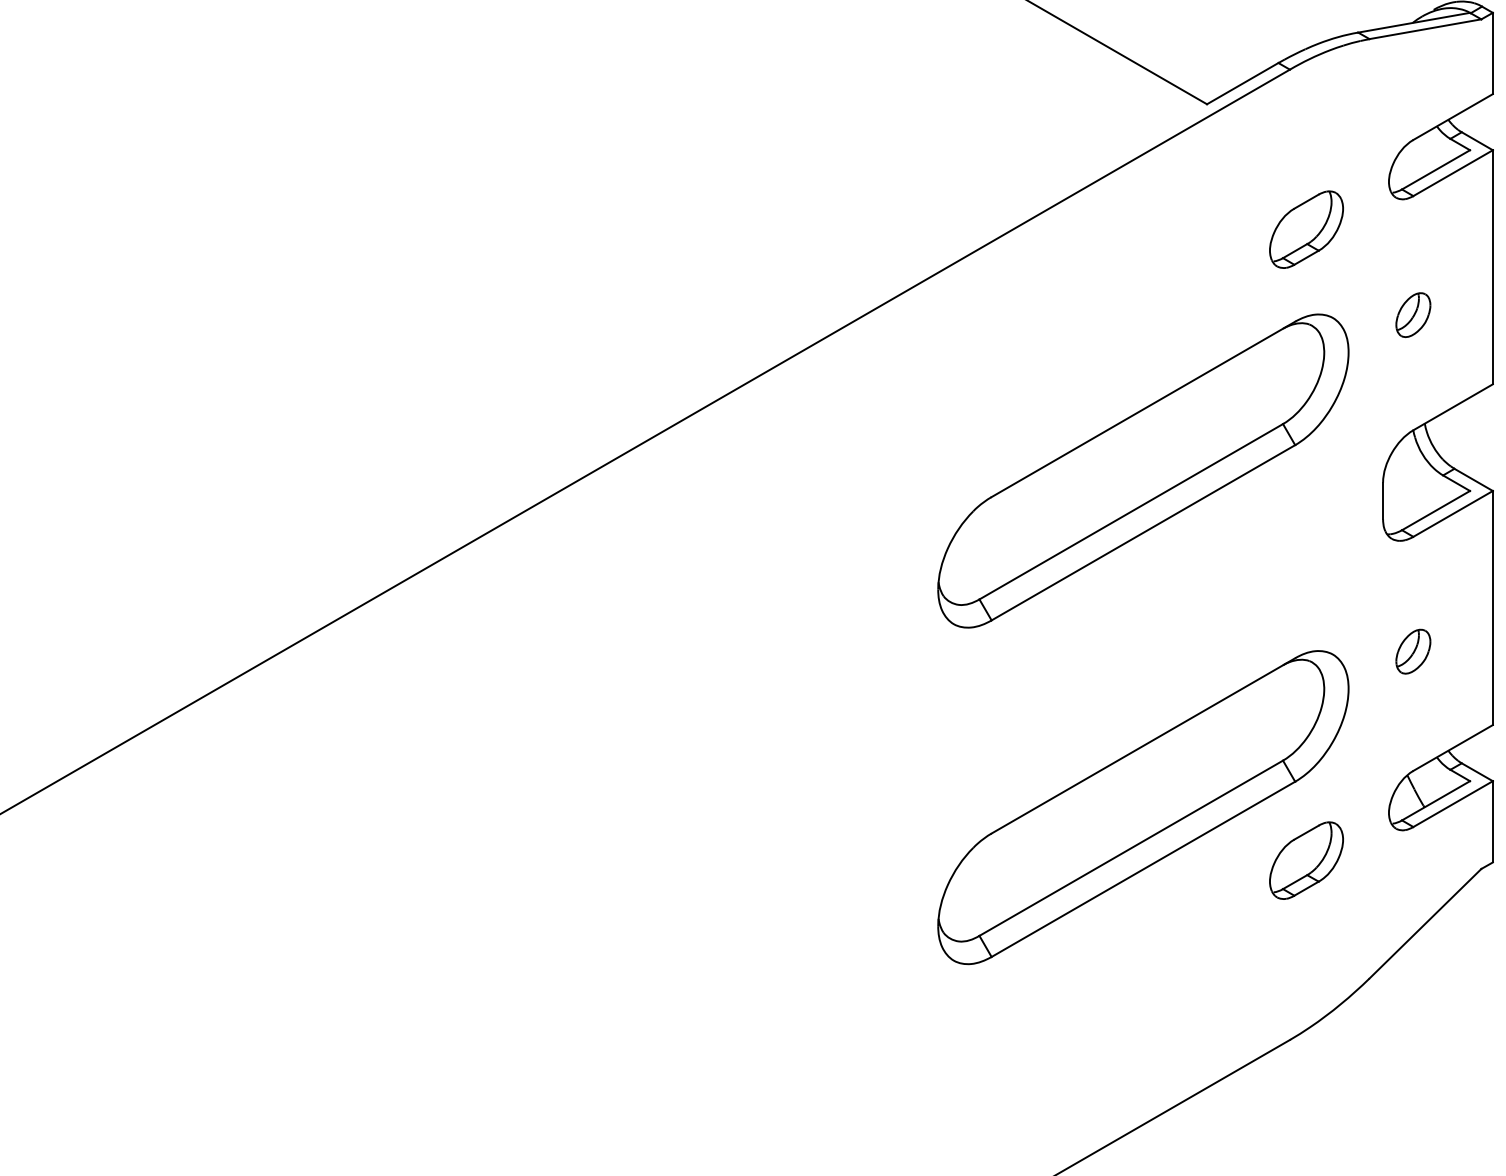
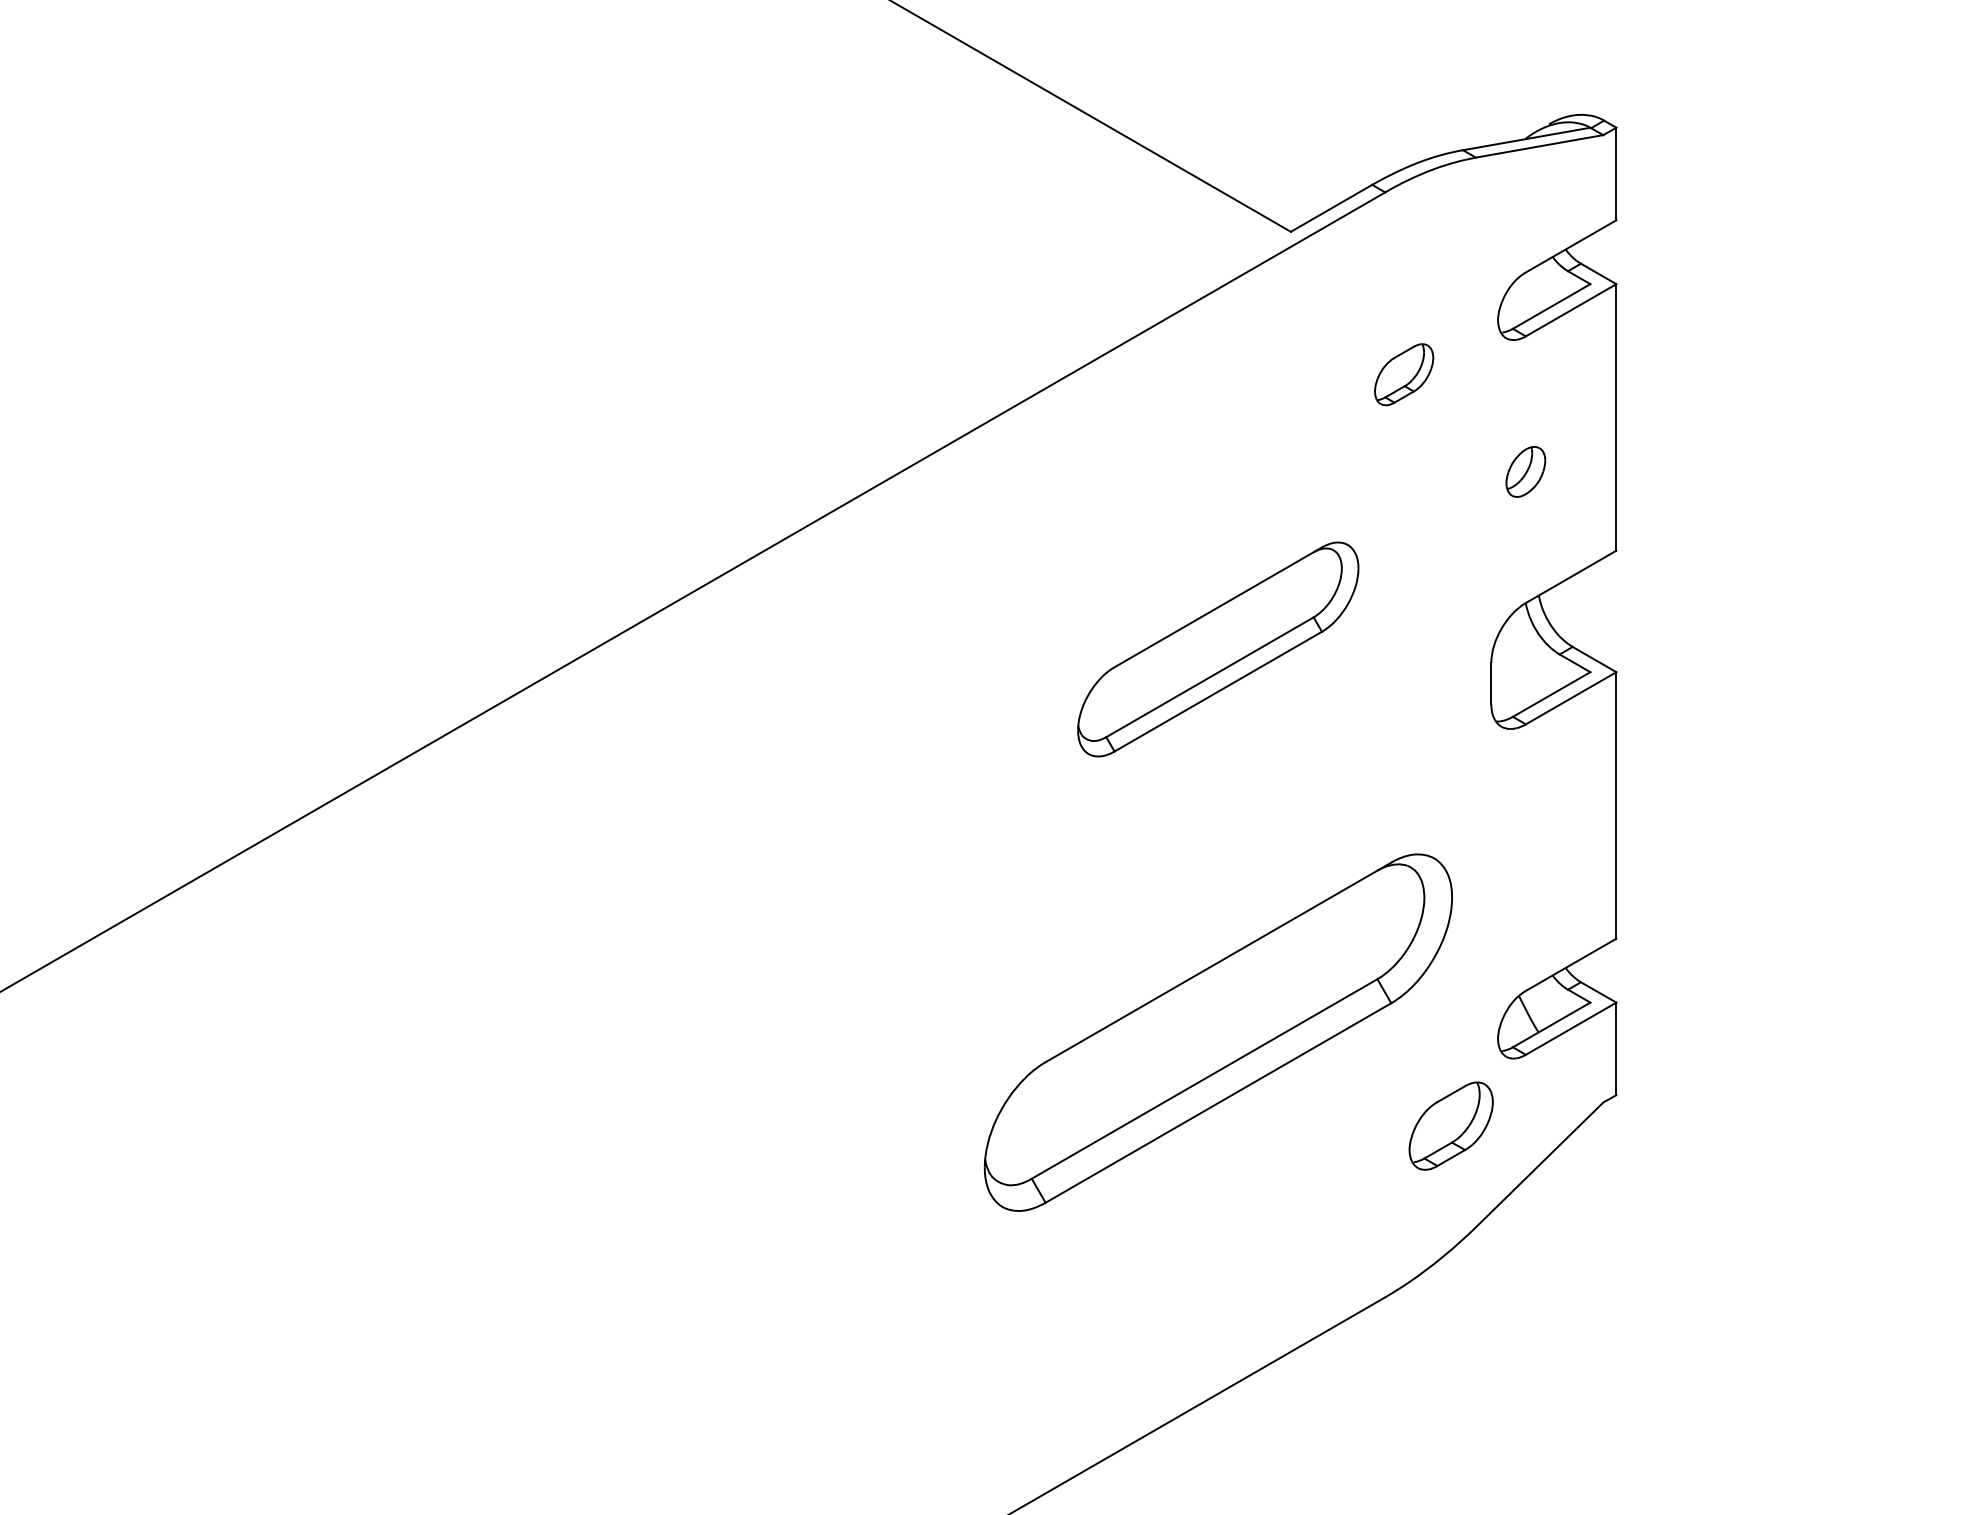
part: (1305, 229) -> (1403, 374), size x0.7
part: (1142, 471) -> (1217, 649), size x0.6
part: (1413, 651) -> (1525, 855), removed
part: (1305, 860) -> (1450, 1125), moved

